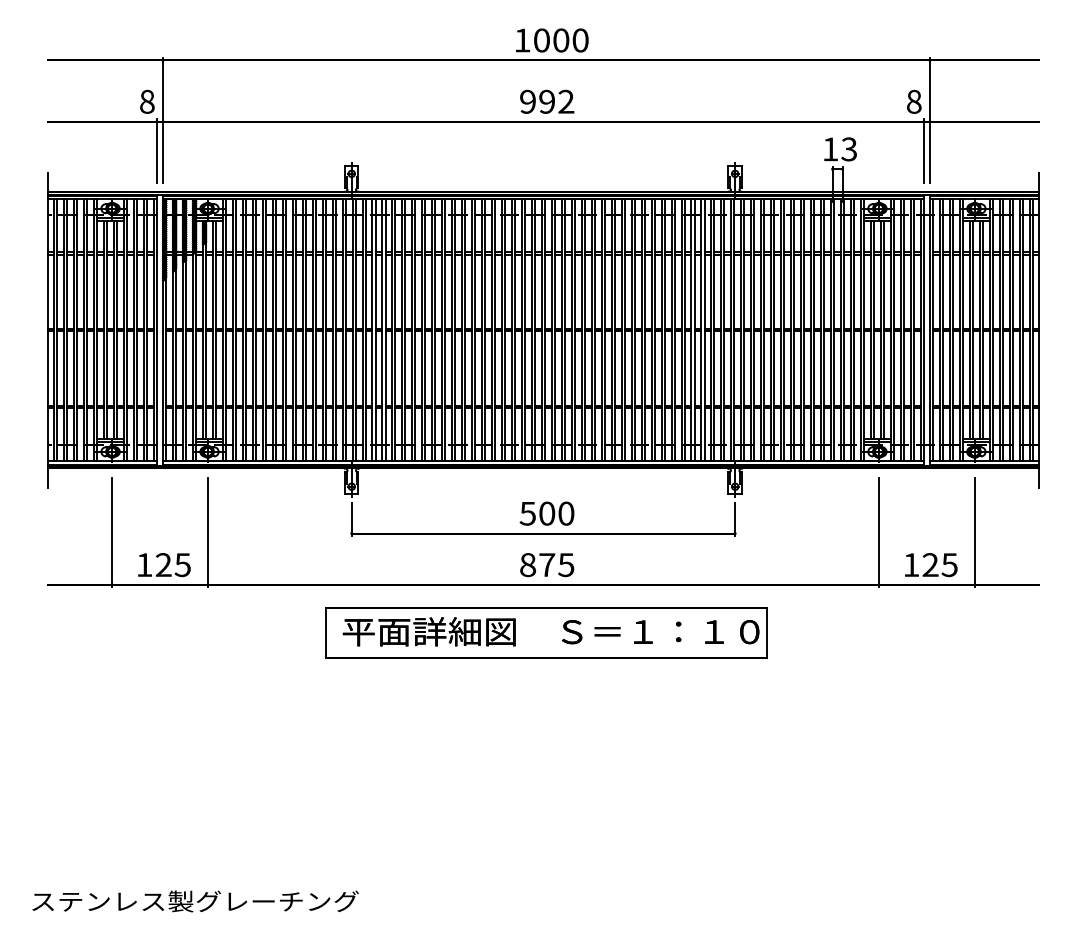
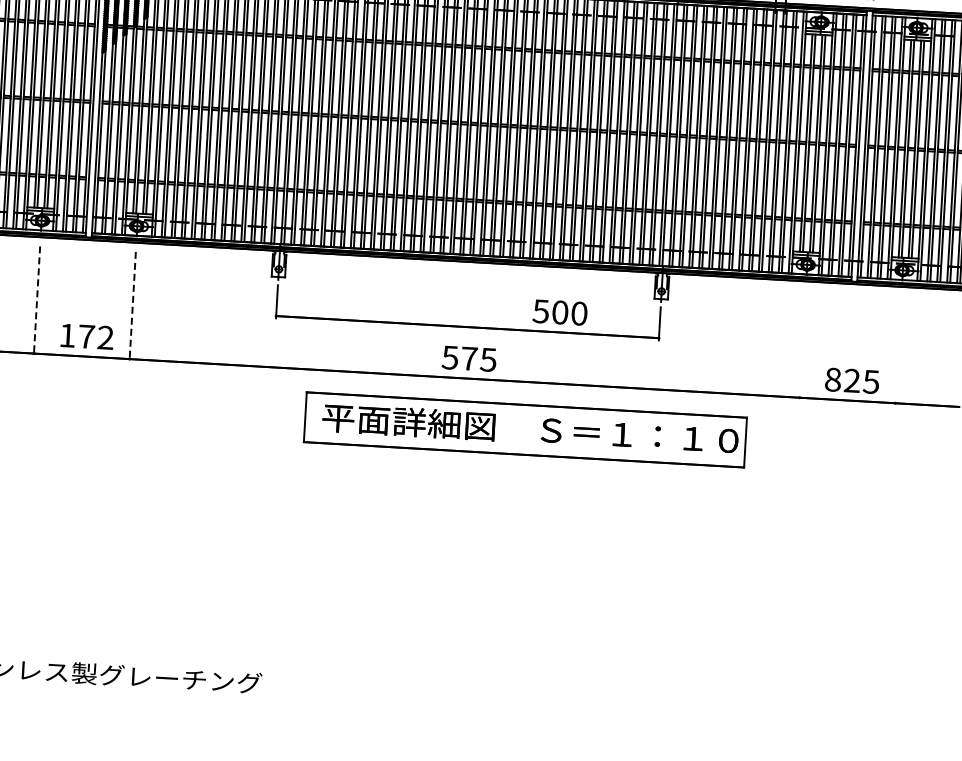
text: (546, 513) -> (559, 312), moved
line: (112, 532) -> (37, 301), solid -> dashed
line: (207, 532) -> (132, 306), solid -> dashed
line: (878, 532) -> (802, 345), removed
line: (974, 532) -> (897, 350), removed
text: (527, 564) -> (449, 357), 875 -> 575
text: (172, 565) -> (95, 337), 125 -> 172
text: (911, 565) -> (833, 380), 125 -> 825
part: (546, 632) -> (525, 429), moved

